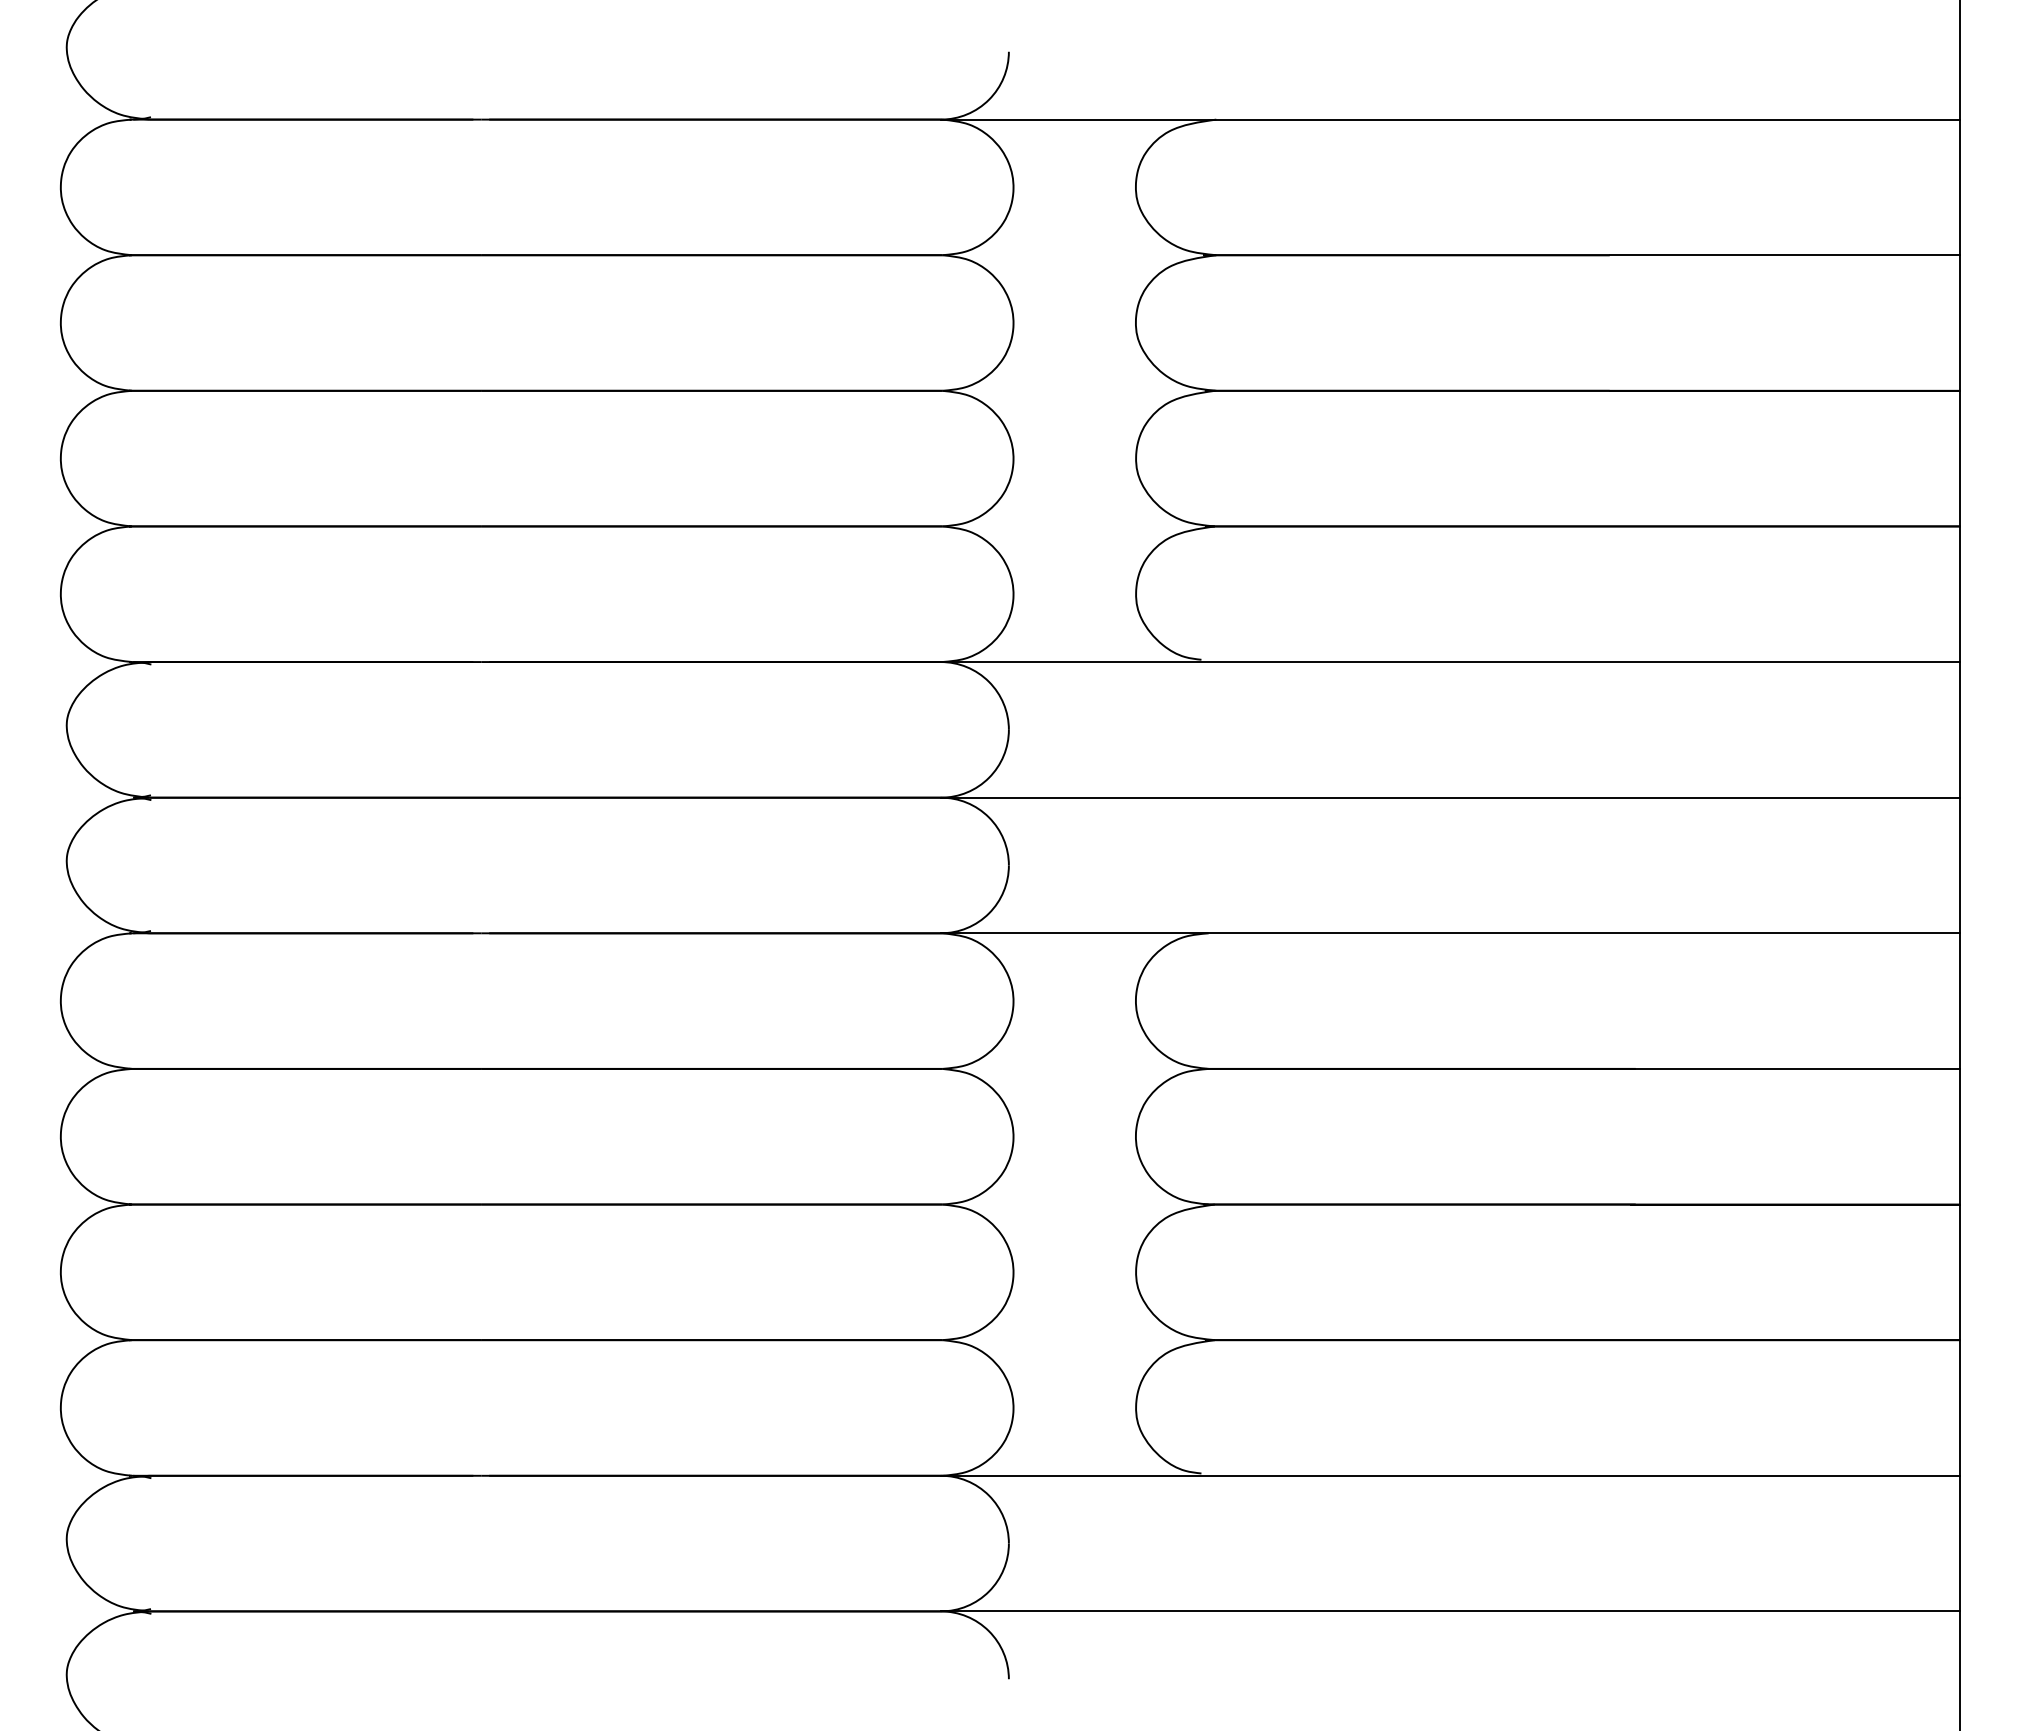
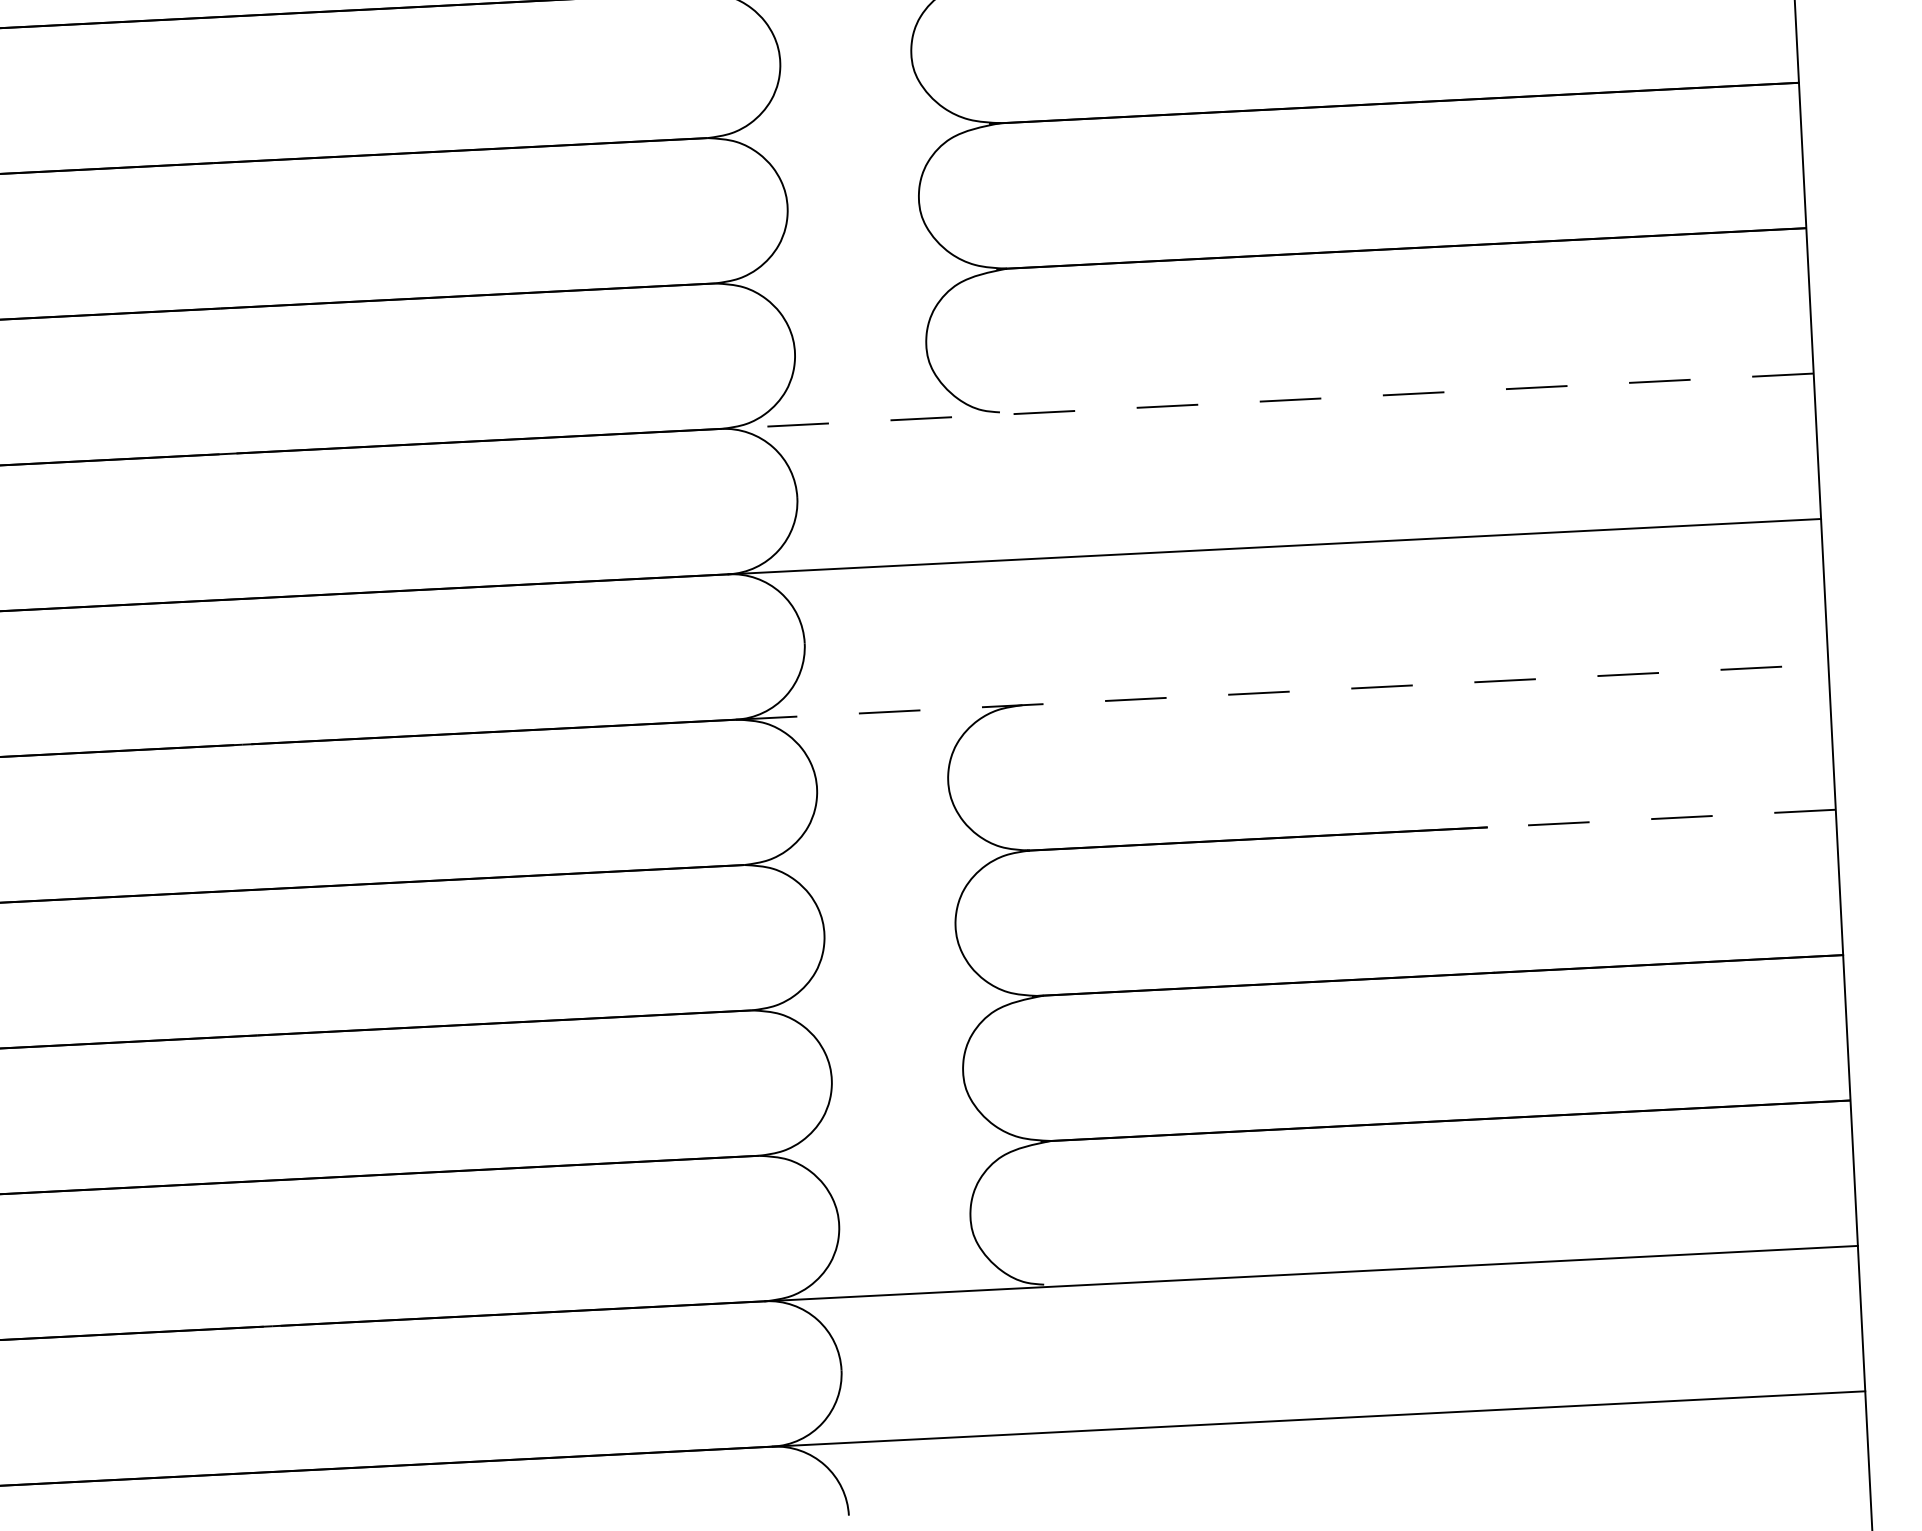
line: (1450, 662) -> (1267, 401), solid -> dashed
line: (1450, 933) -> (1281, 692), solid -> dashed
line: (1795, 1068) -> (1659, 818), solid -> dashed

